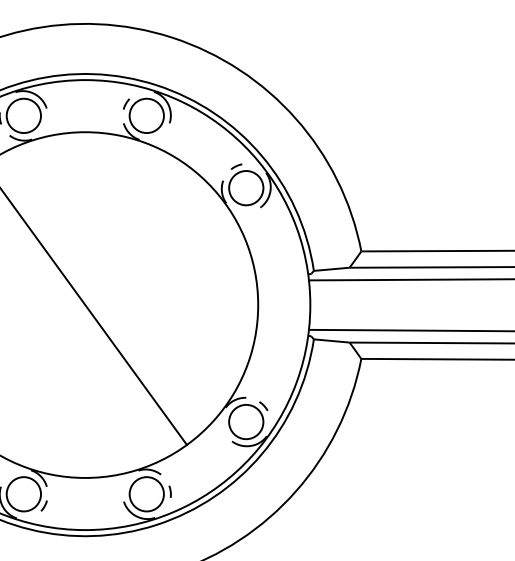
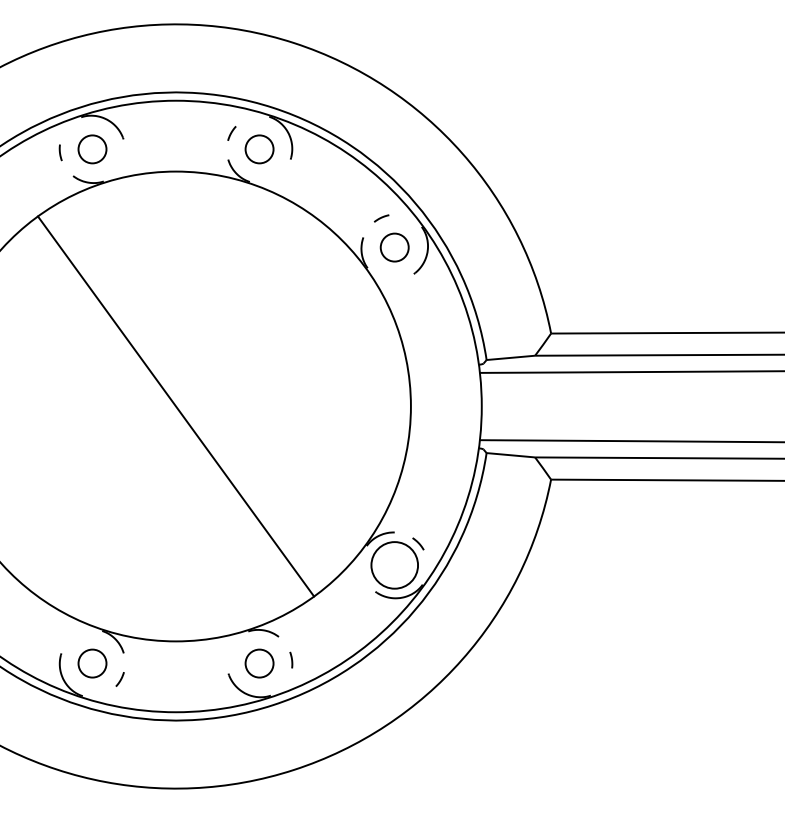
circle: (23, 115) -> (92, 149), size x0.6
circle: (146, 115) -> (259, 149), size x0.6
circle: (246, 188) -> (394, 247), size x0.6
circle: (23, 494) -> (92, 663), size x0.6
circle: (146, 494) -> (259, 663), size x0.6

